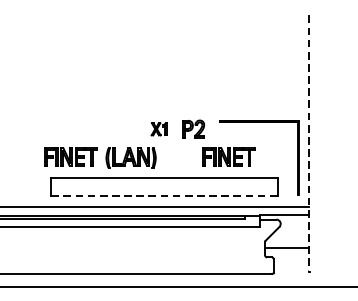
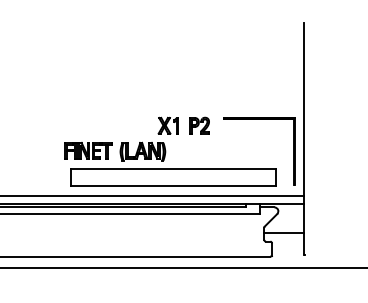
part: (158, 129) -> (167, 125), size x1.43
line: (309, 143) -> (304, 138), dashed -> solid
part: (228, 156) -> (231, 150), removed
line: (164, 195) -> (173, 185), dashed -> solid

